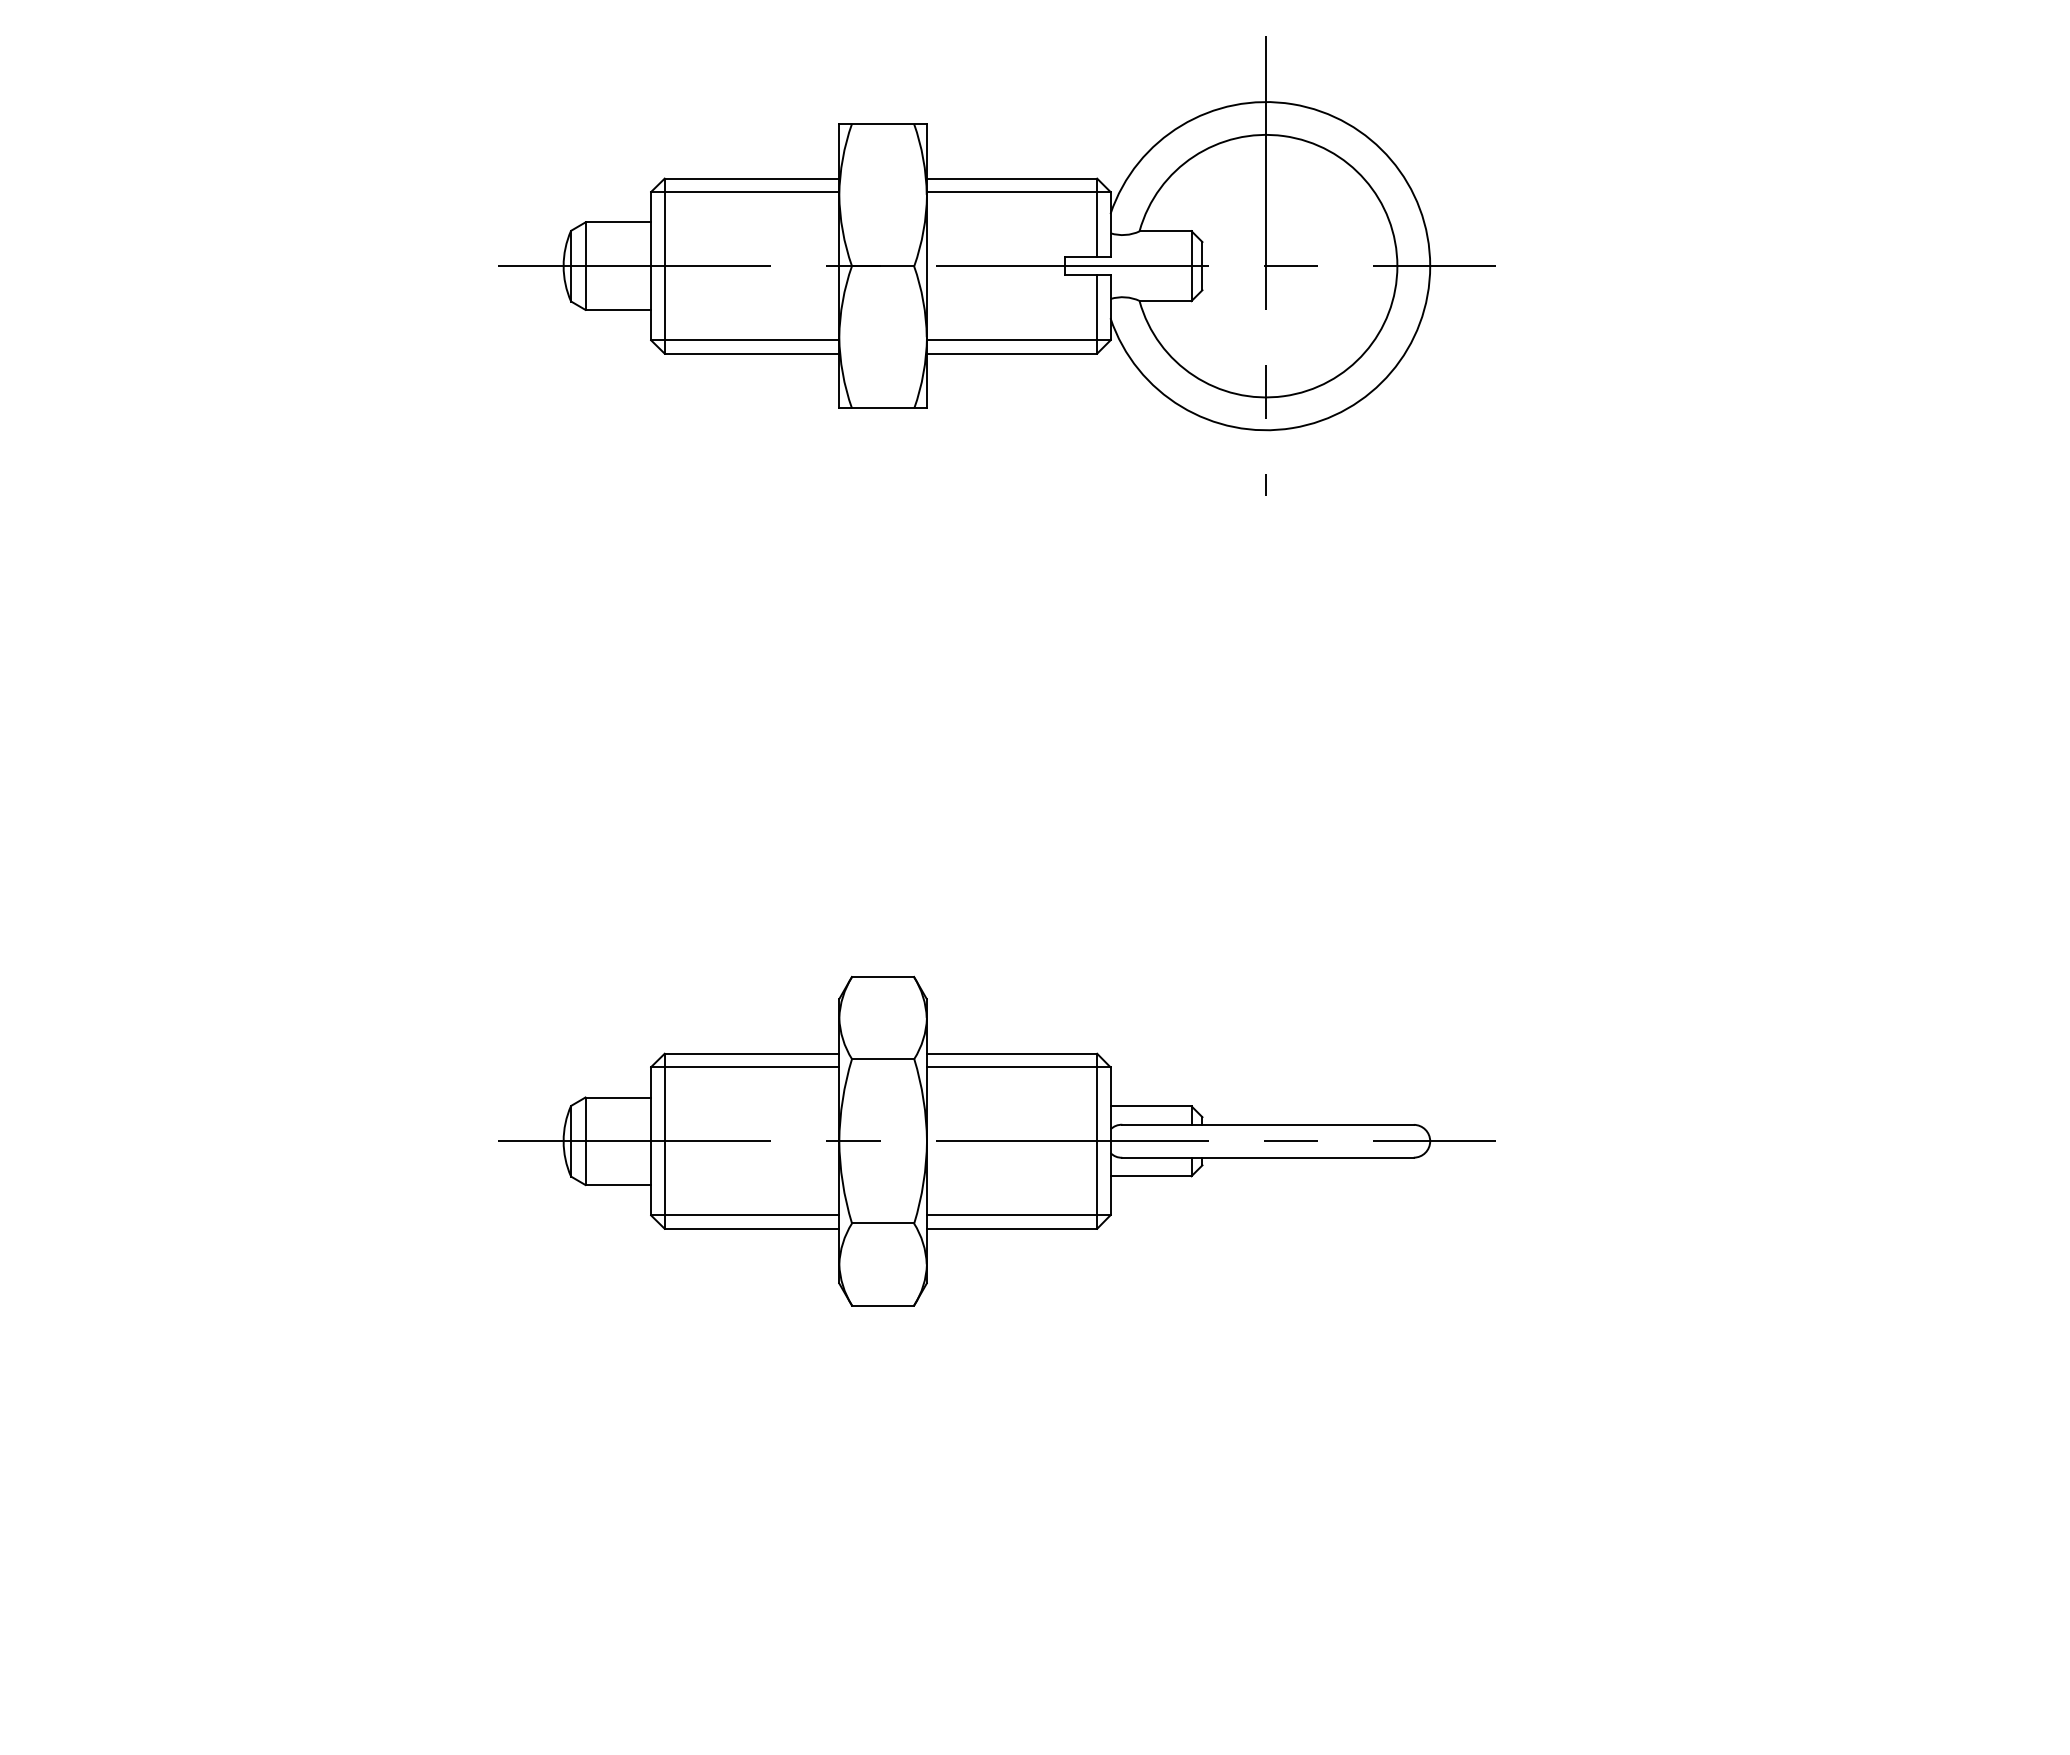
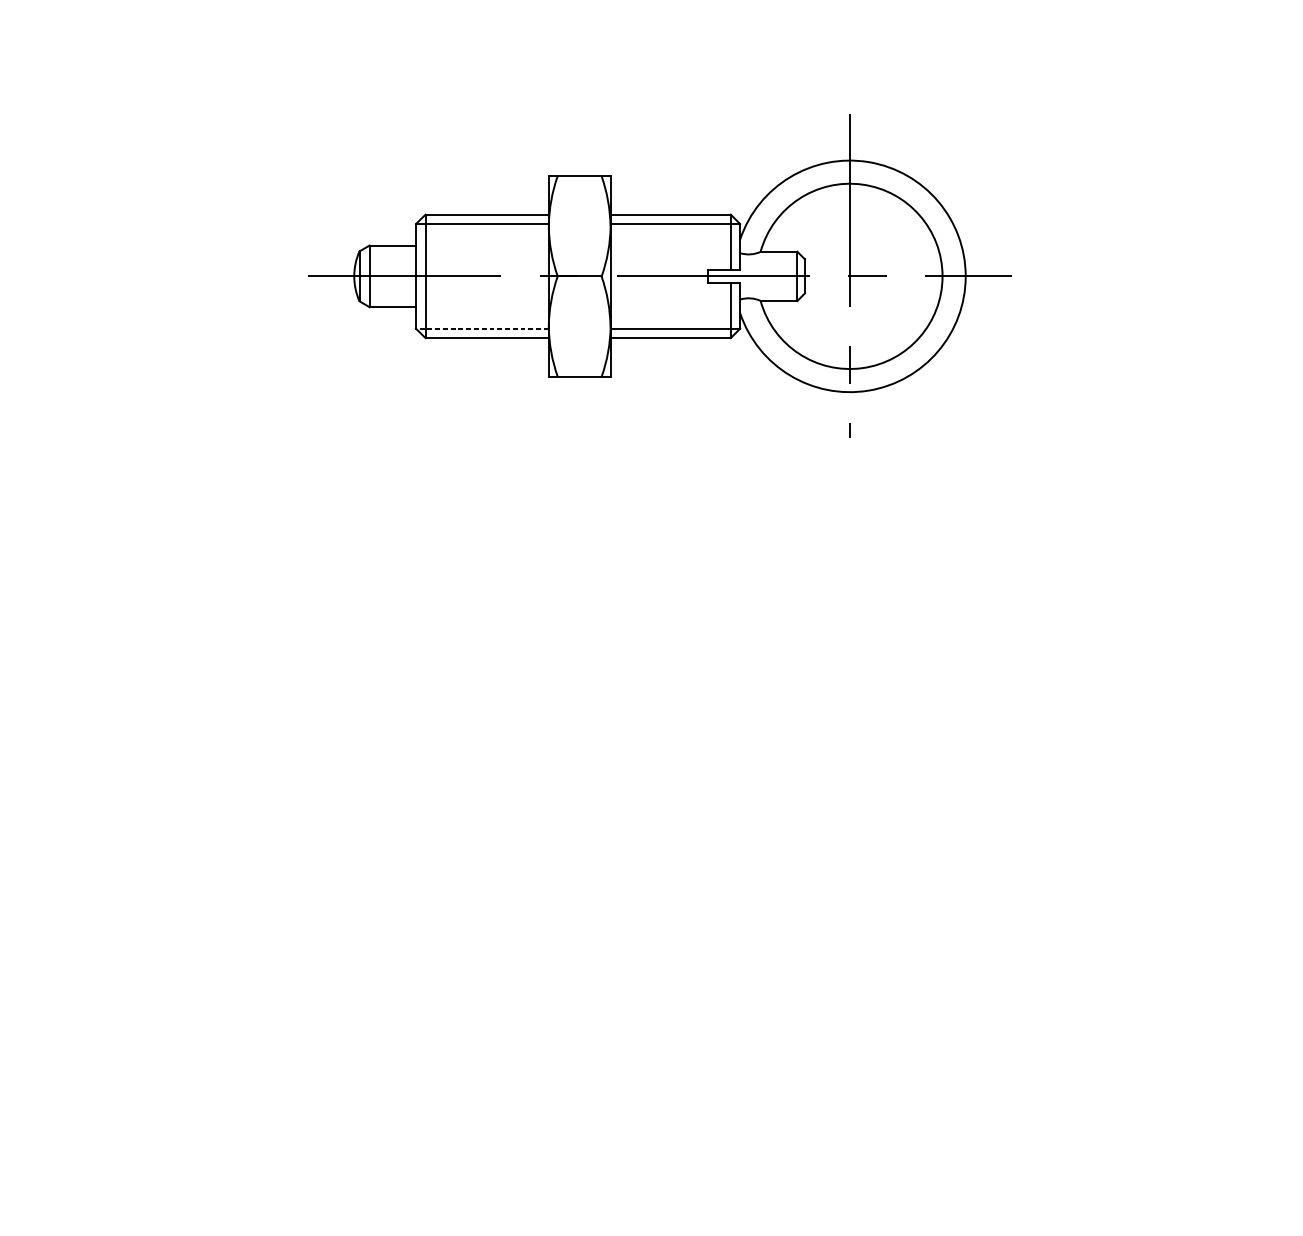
line: (744, 340) -> (481, 328), solid -> dashed
part: (996, 1140) -> (659, 893), removed

